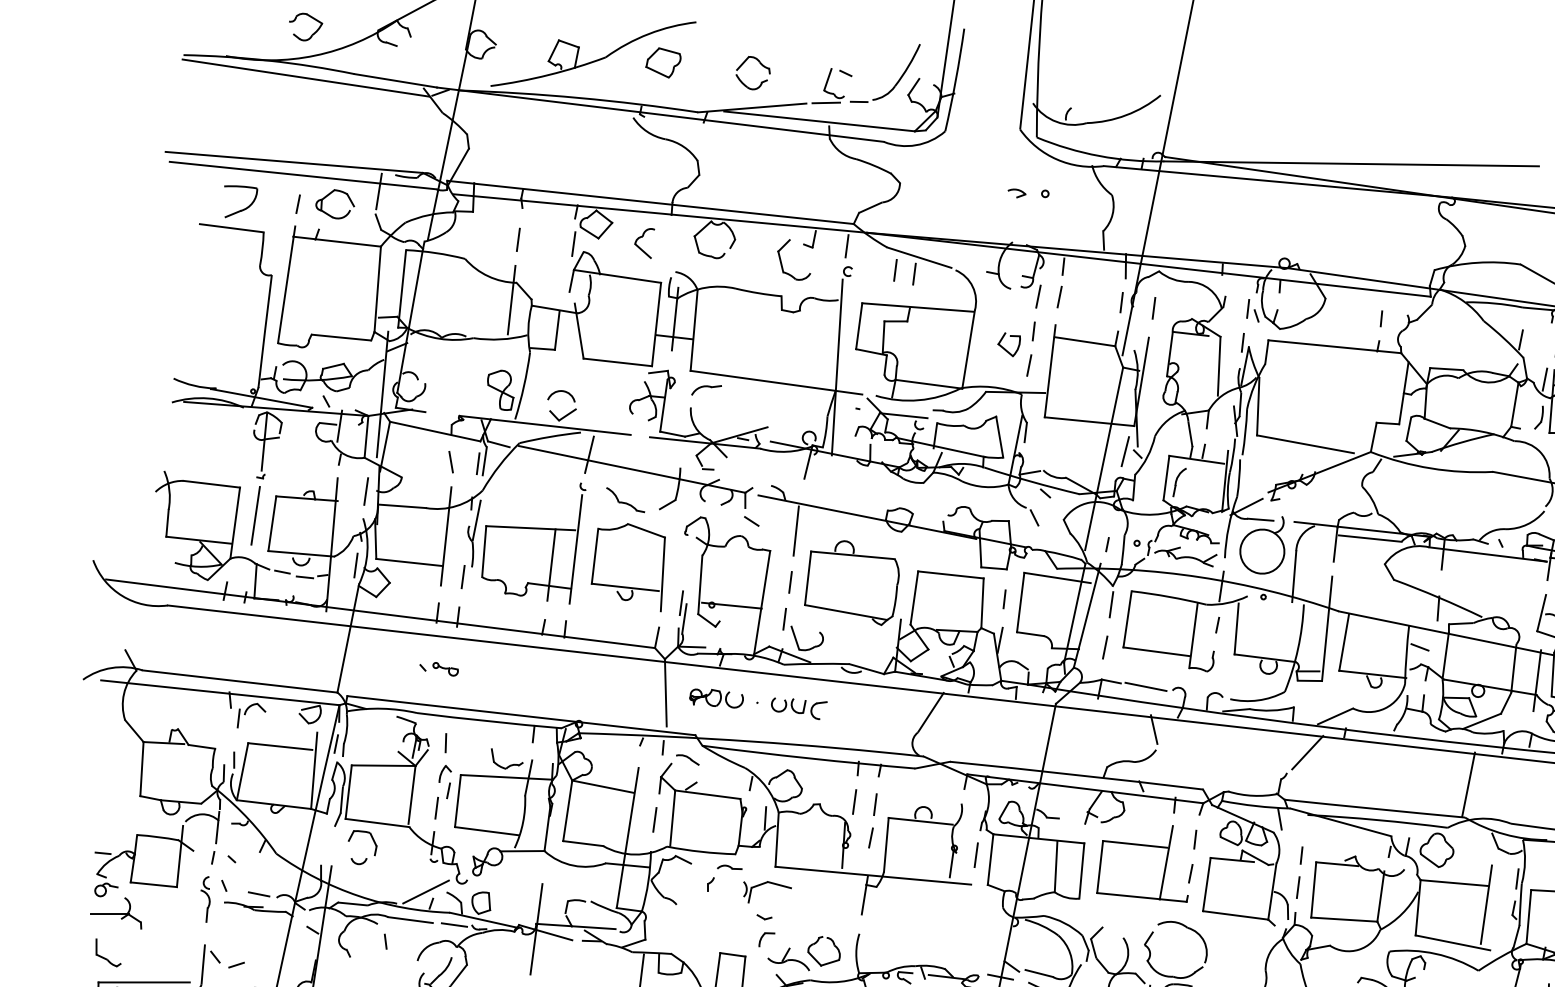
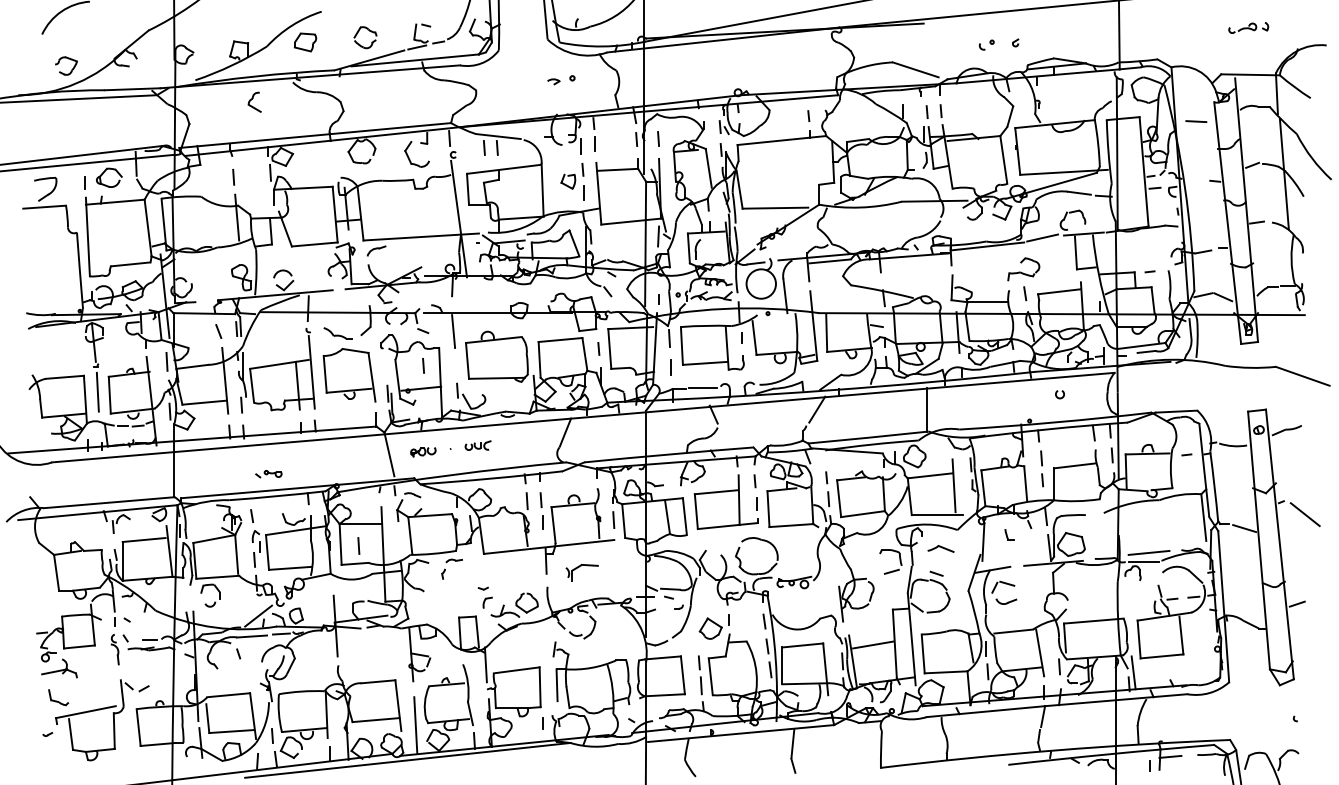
part: (644, 240) -> (254, 101), moved
line: (790, 581) -> (423, 365), moved
part: (438, 668) -> (268, 474), moved
part: (716, 700) -> (423, 452), size x0.7
part: (797, 705) -> (477, 445), size x0.7
line: (654, 819) -> (358, 545), moved
part: (765, 893) -> (581, 572), moved

